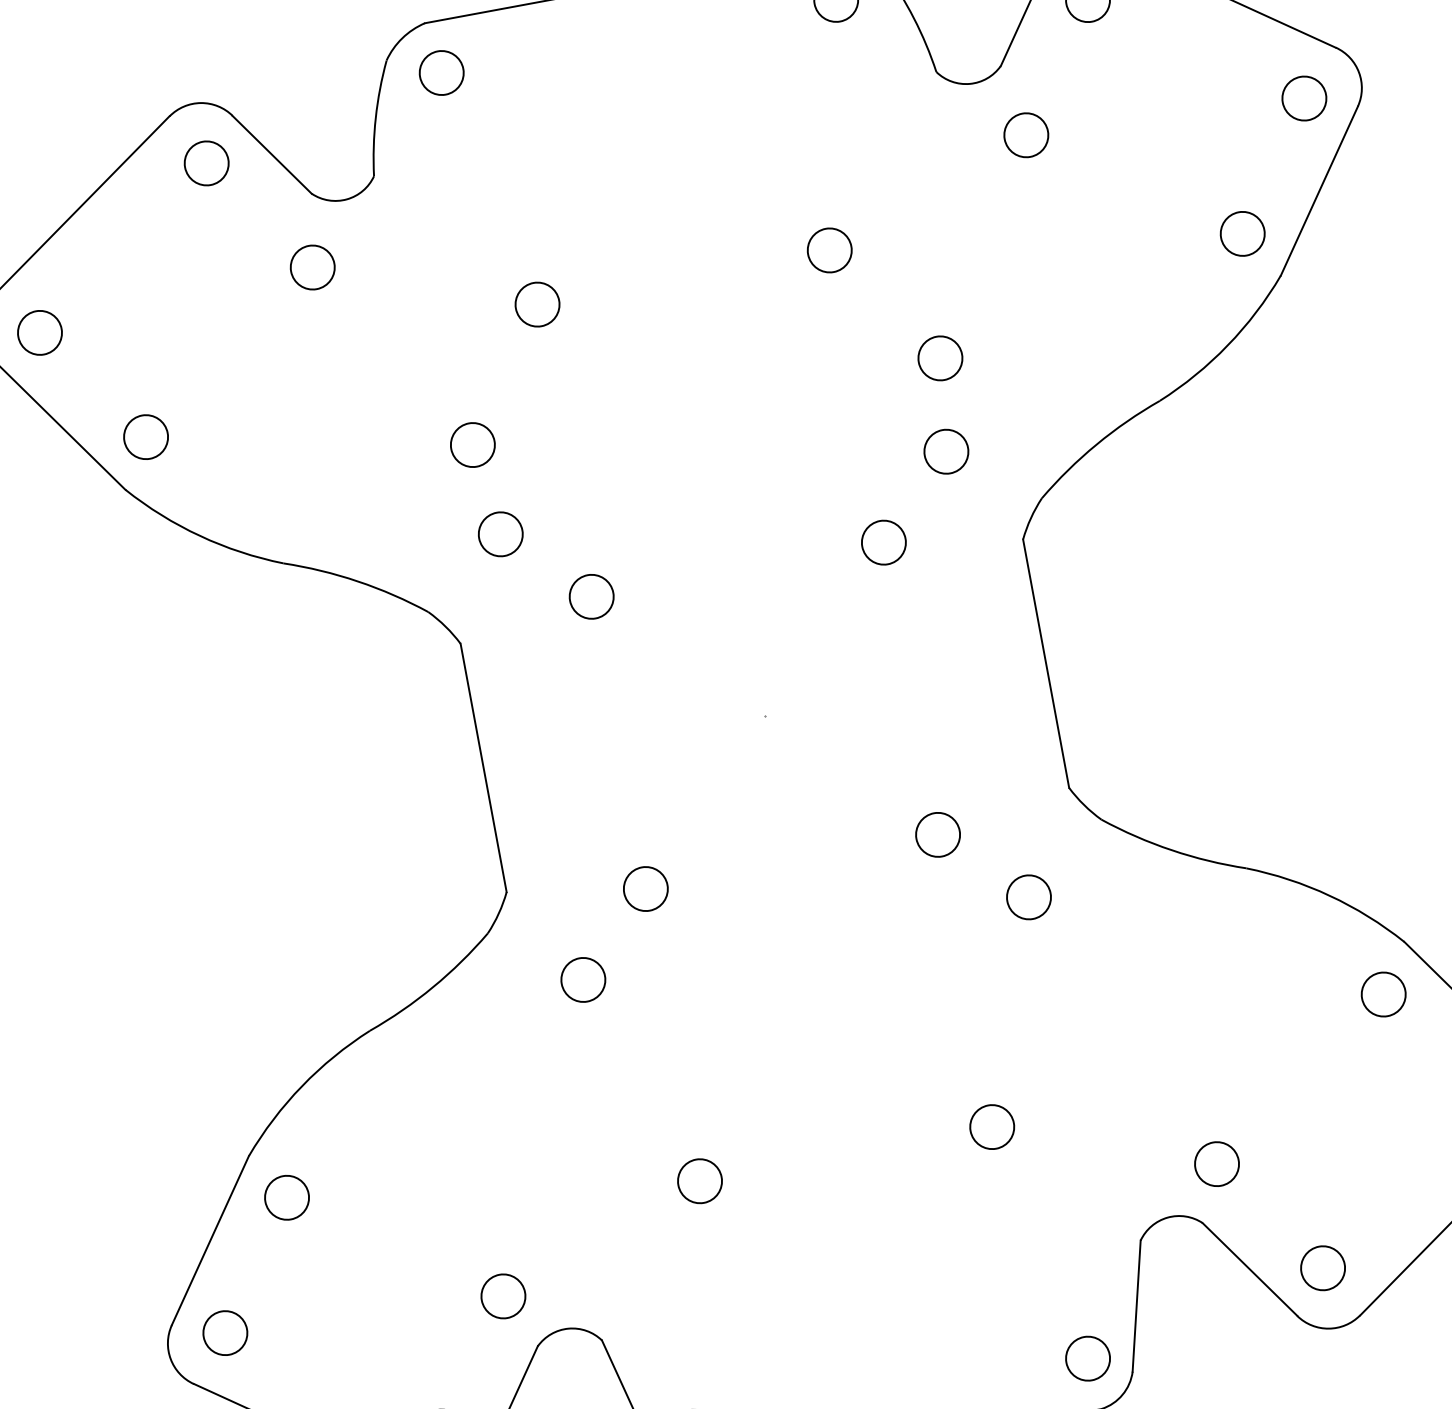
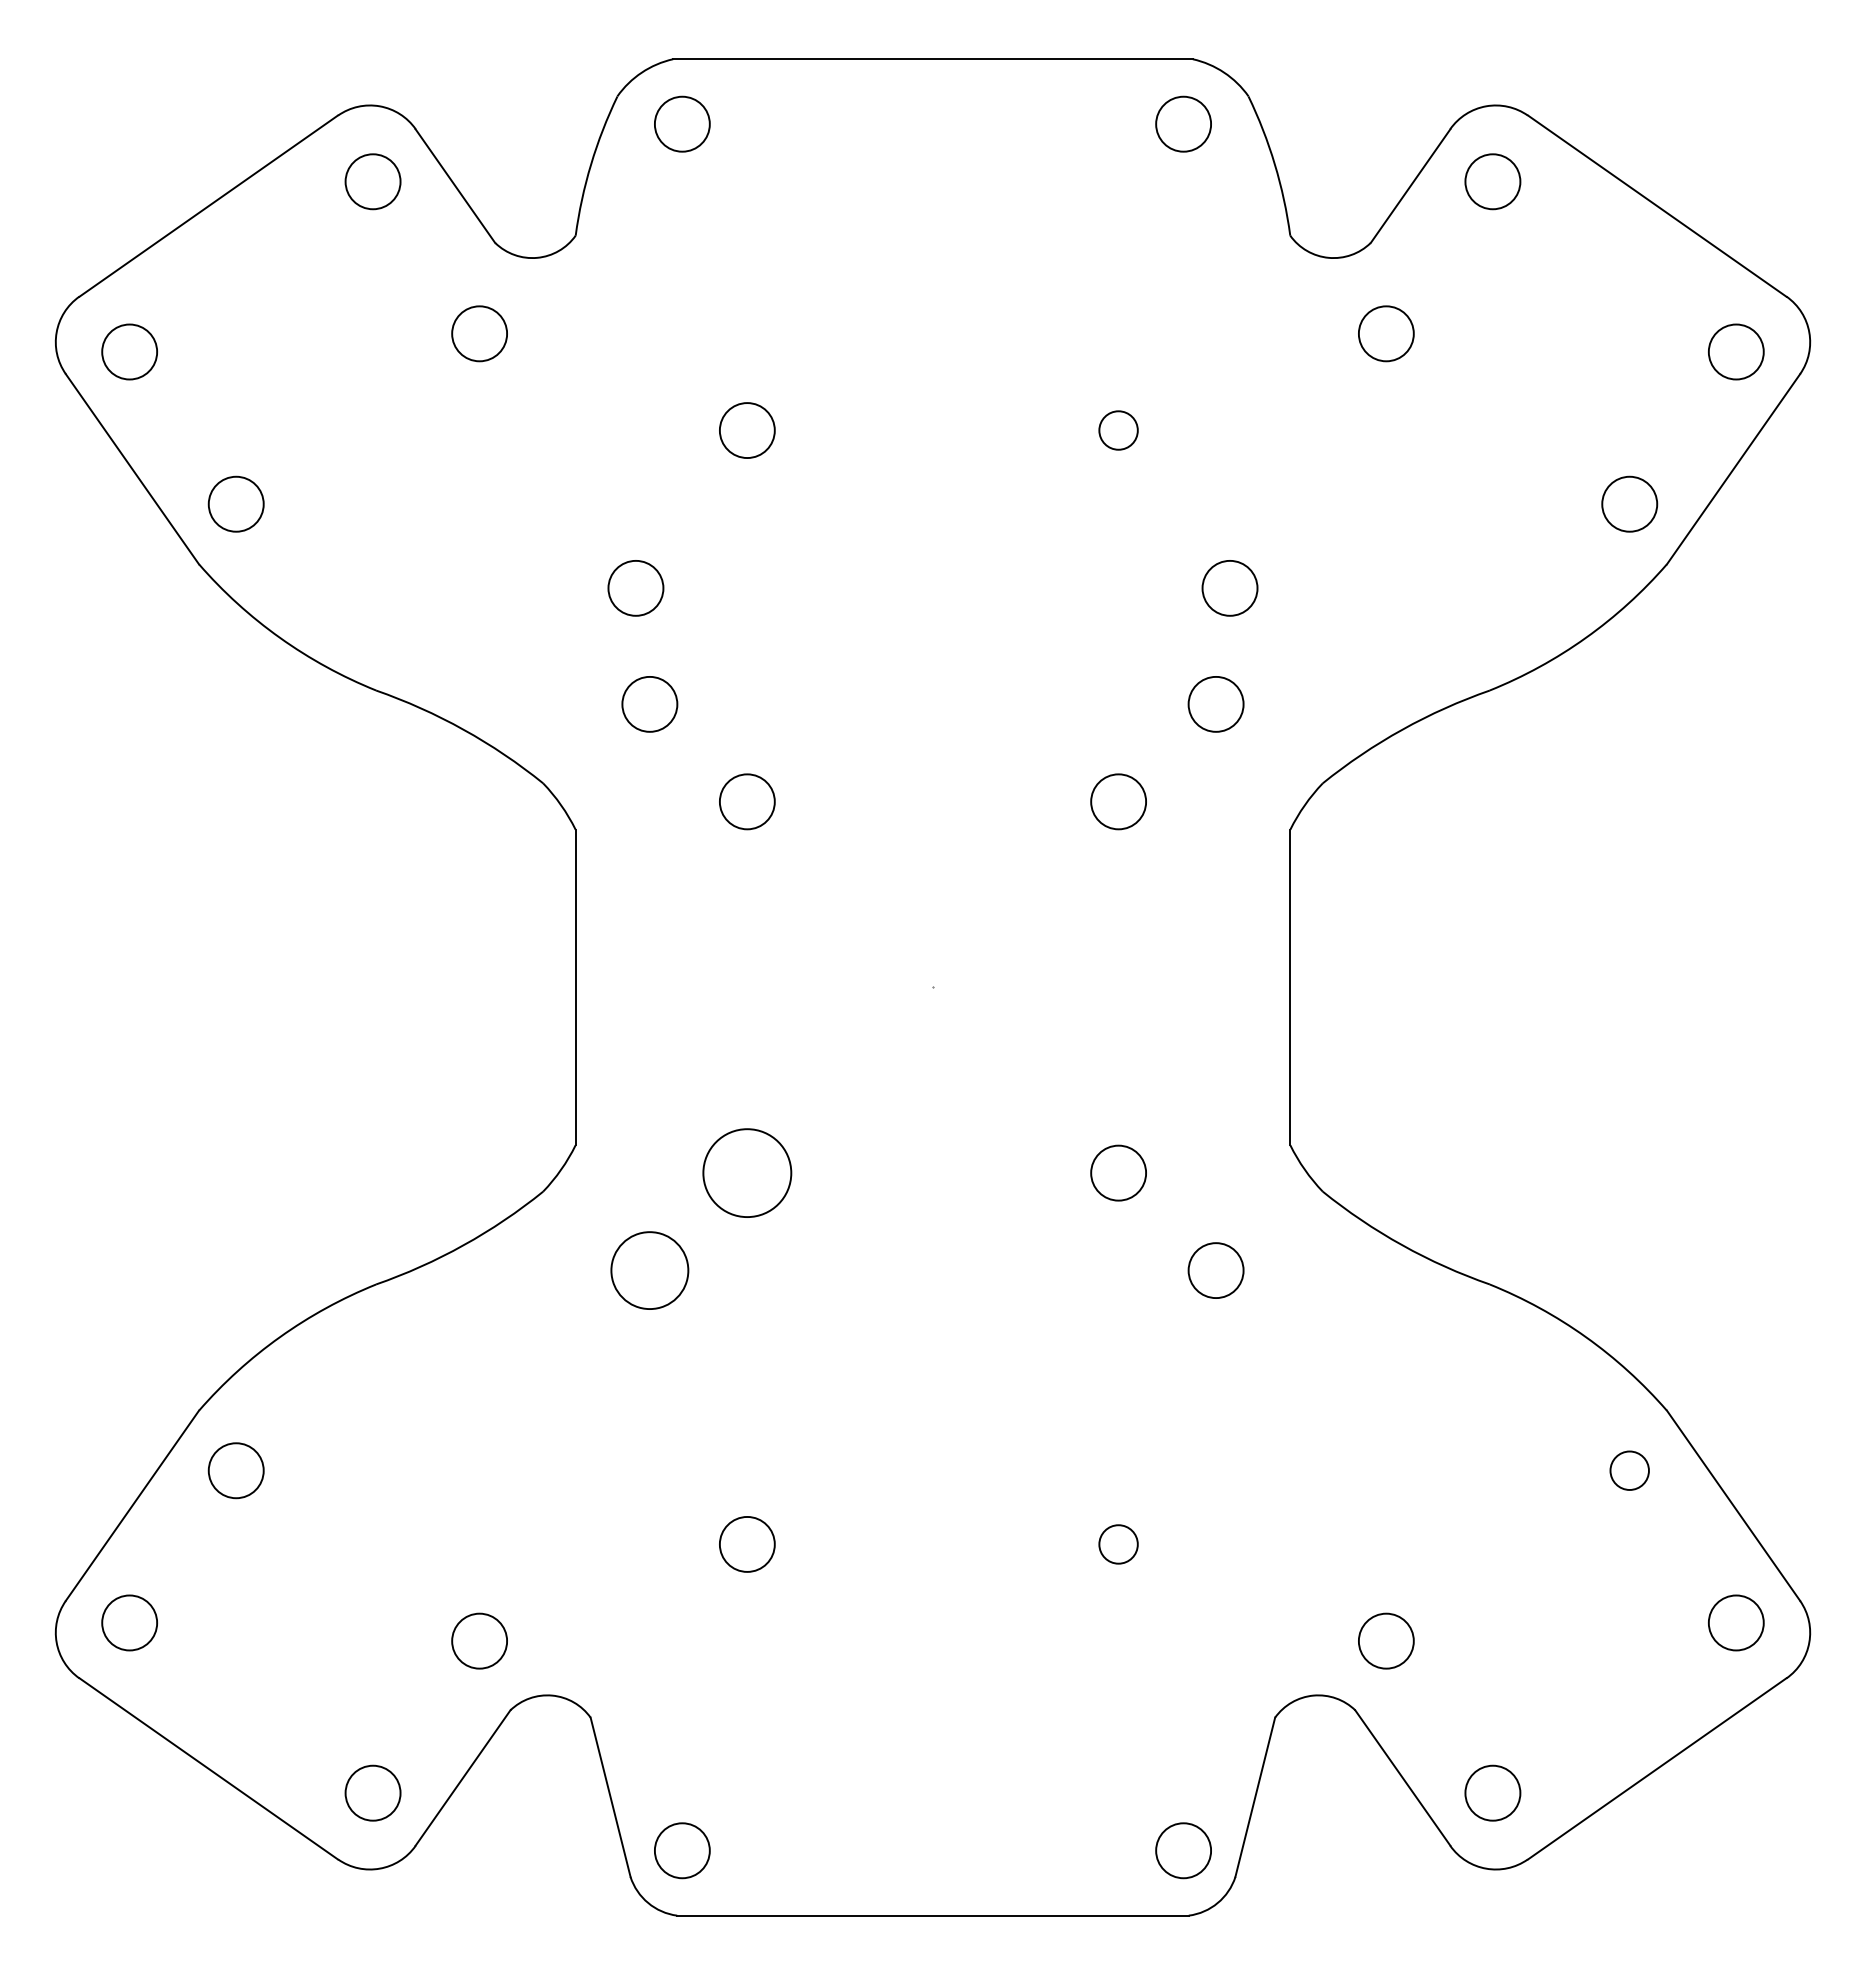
circle: (829, 250) -> (1118, 430), size x0.7
circle: (645, 888) -> (746, 1172), size x1.6
circle: (583, 979) -> (649, 1270), size x1.4
circle: (1383, 994) -> (1629, 1470), size x0.7
circle: (992, 1127) -> (1118, 1544), size x0.7

